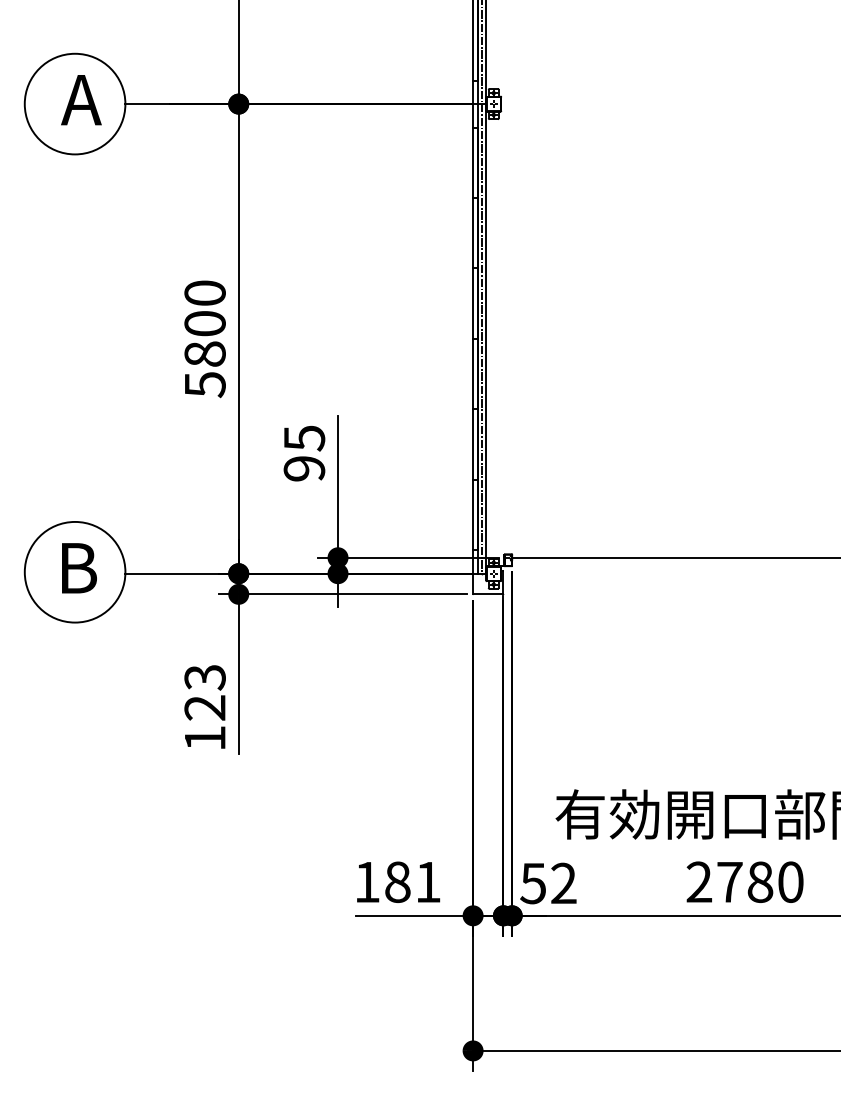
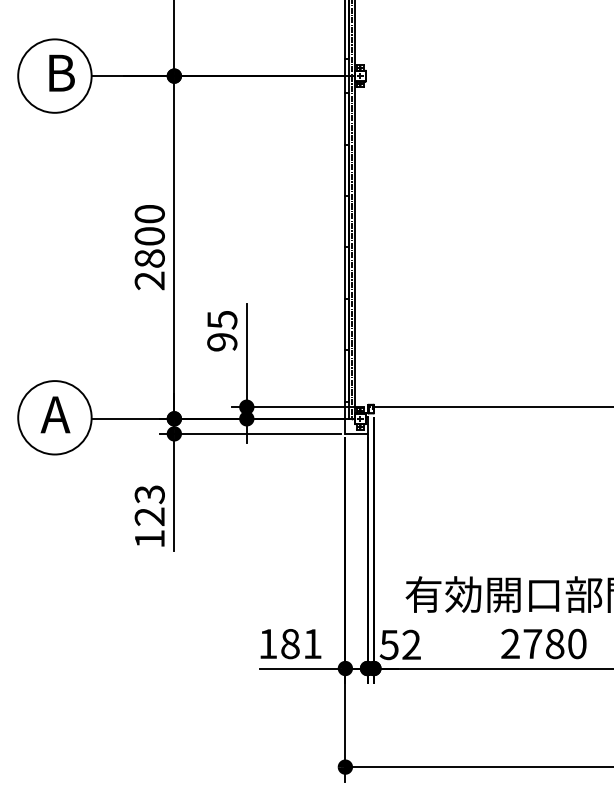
text: (81, 99) -> (59, 72), A -> B
text: (204, 384) -> (149, 280), 5800 -> 2800
text: (75, 567) -> (55, 414), B -> A

